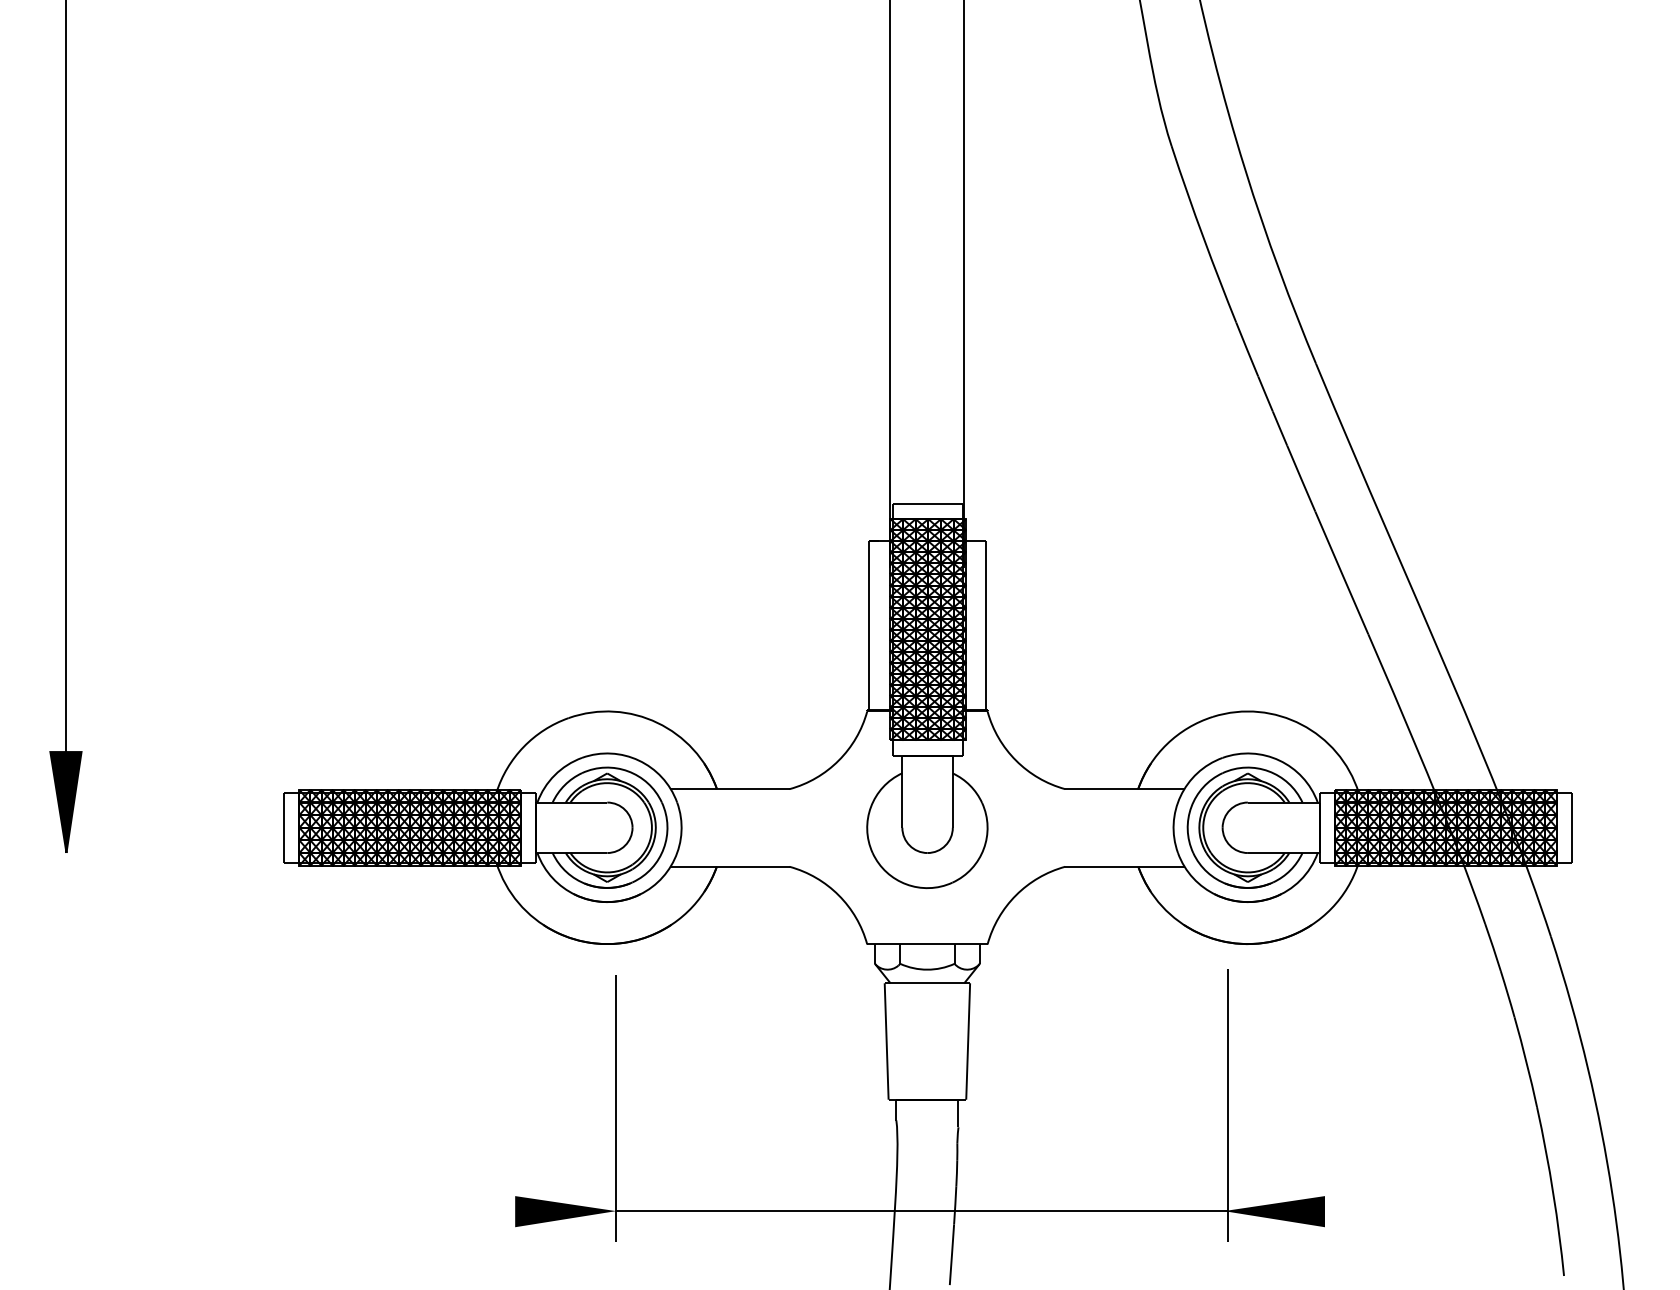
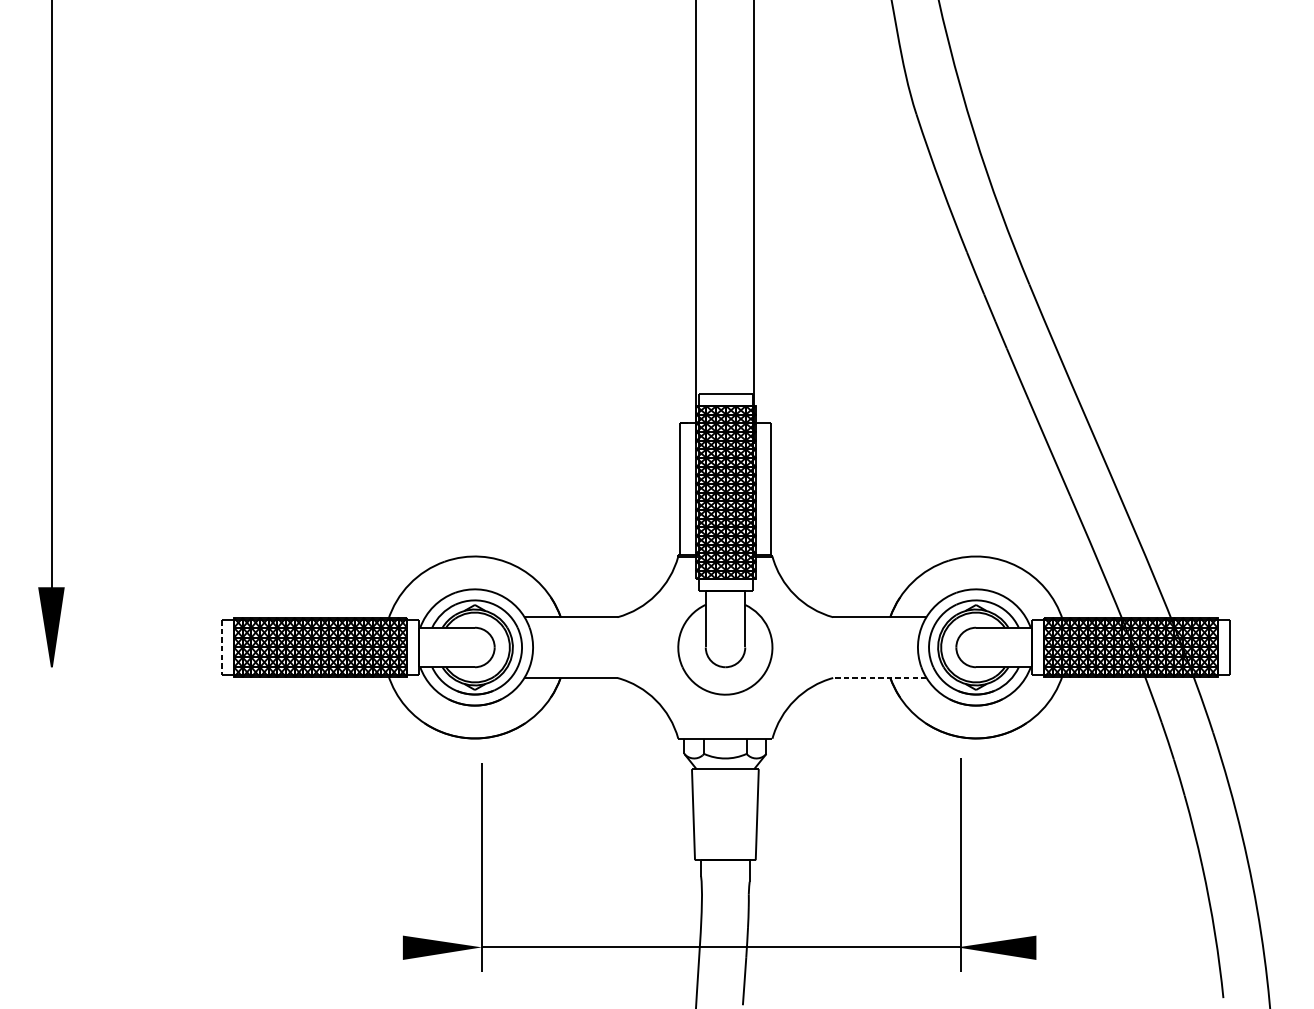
line: (283, 827) -> (221, 647), solid -> dashed
line: (1124, 866) -> (879, 677), solid -> dashed

